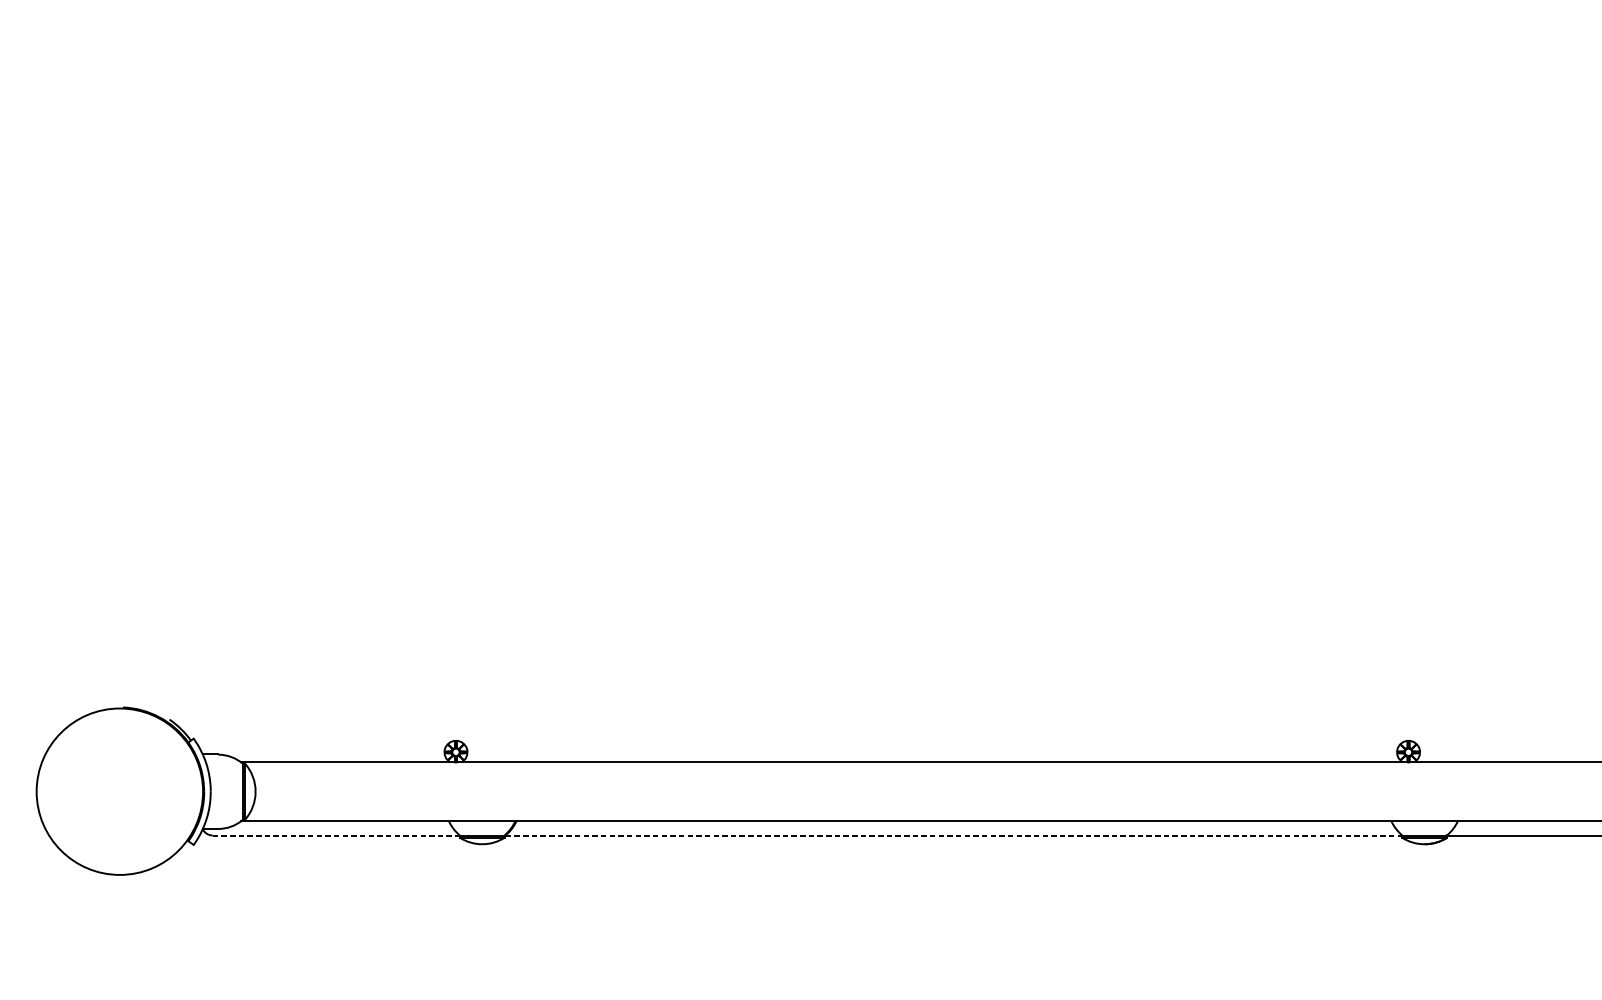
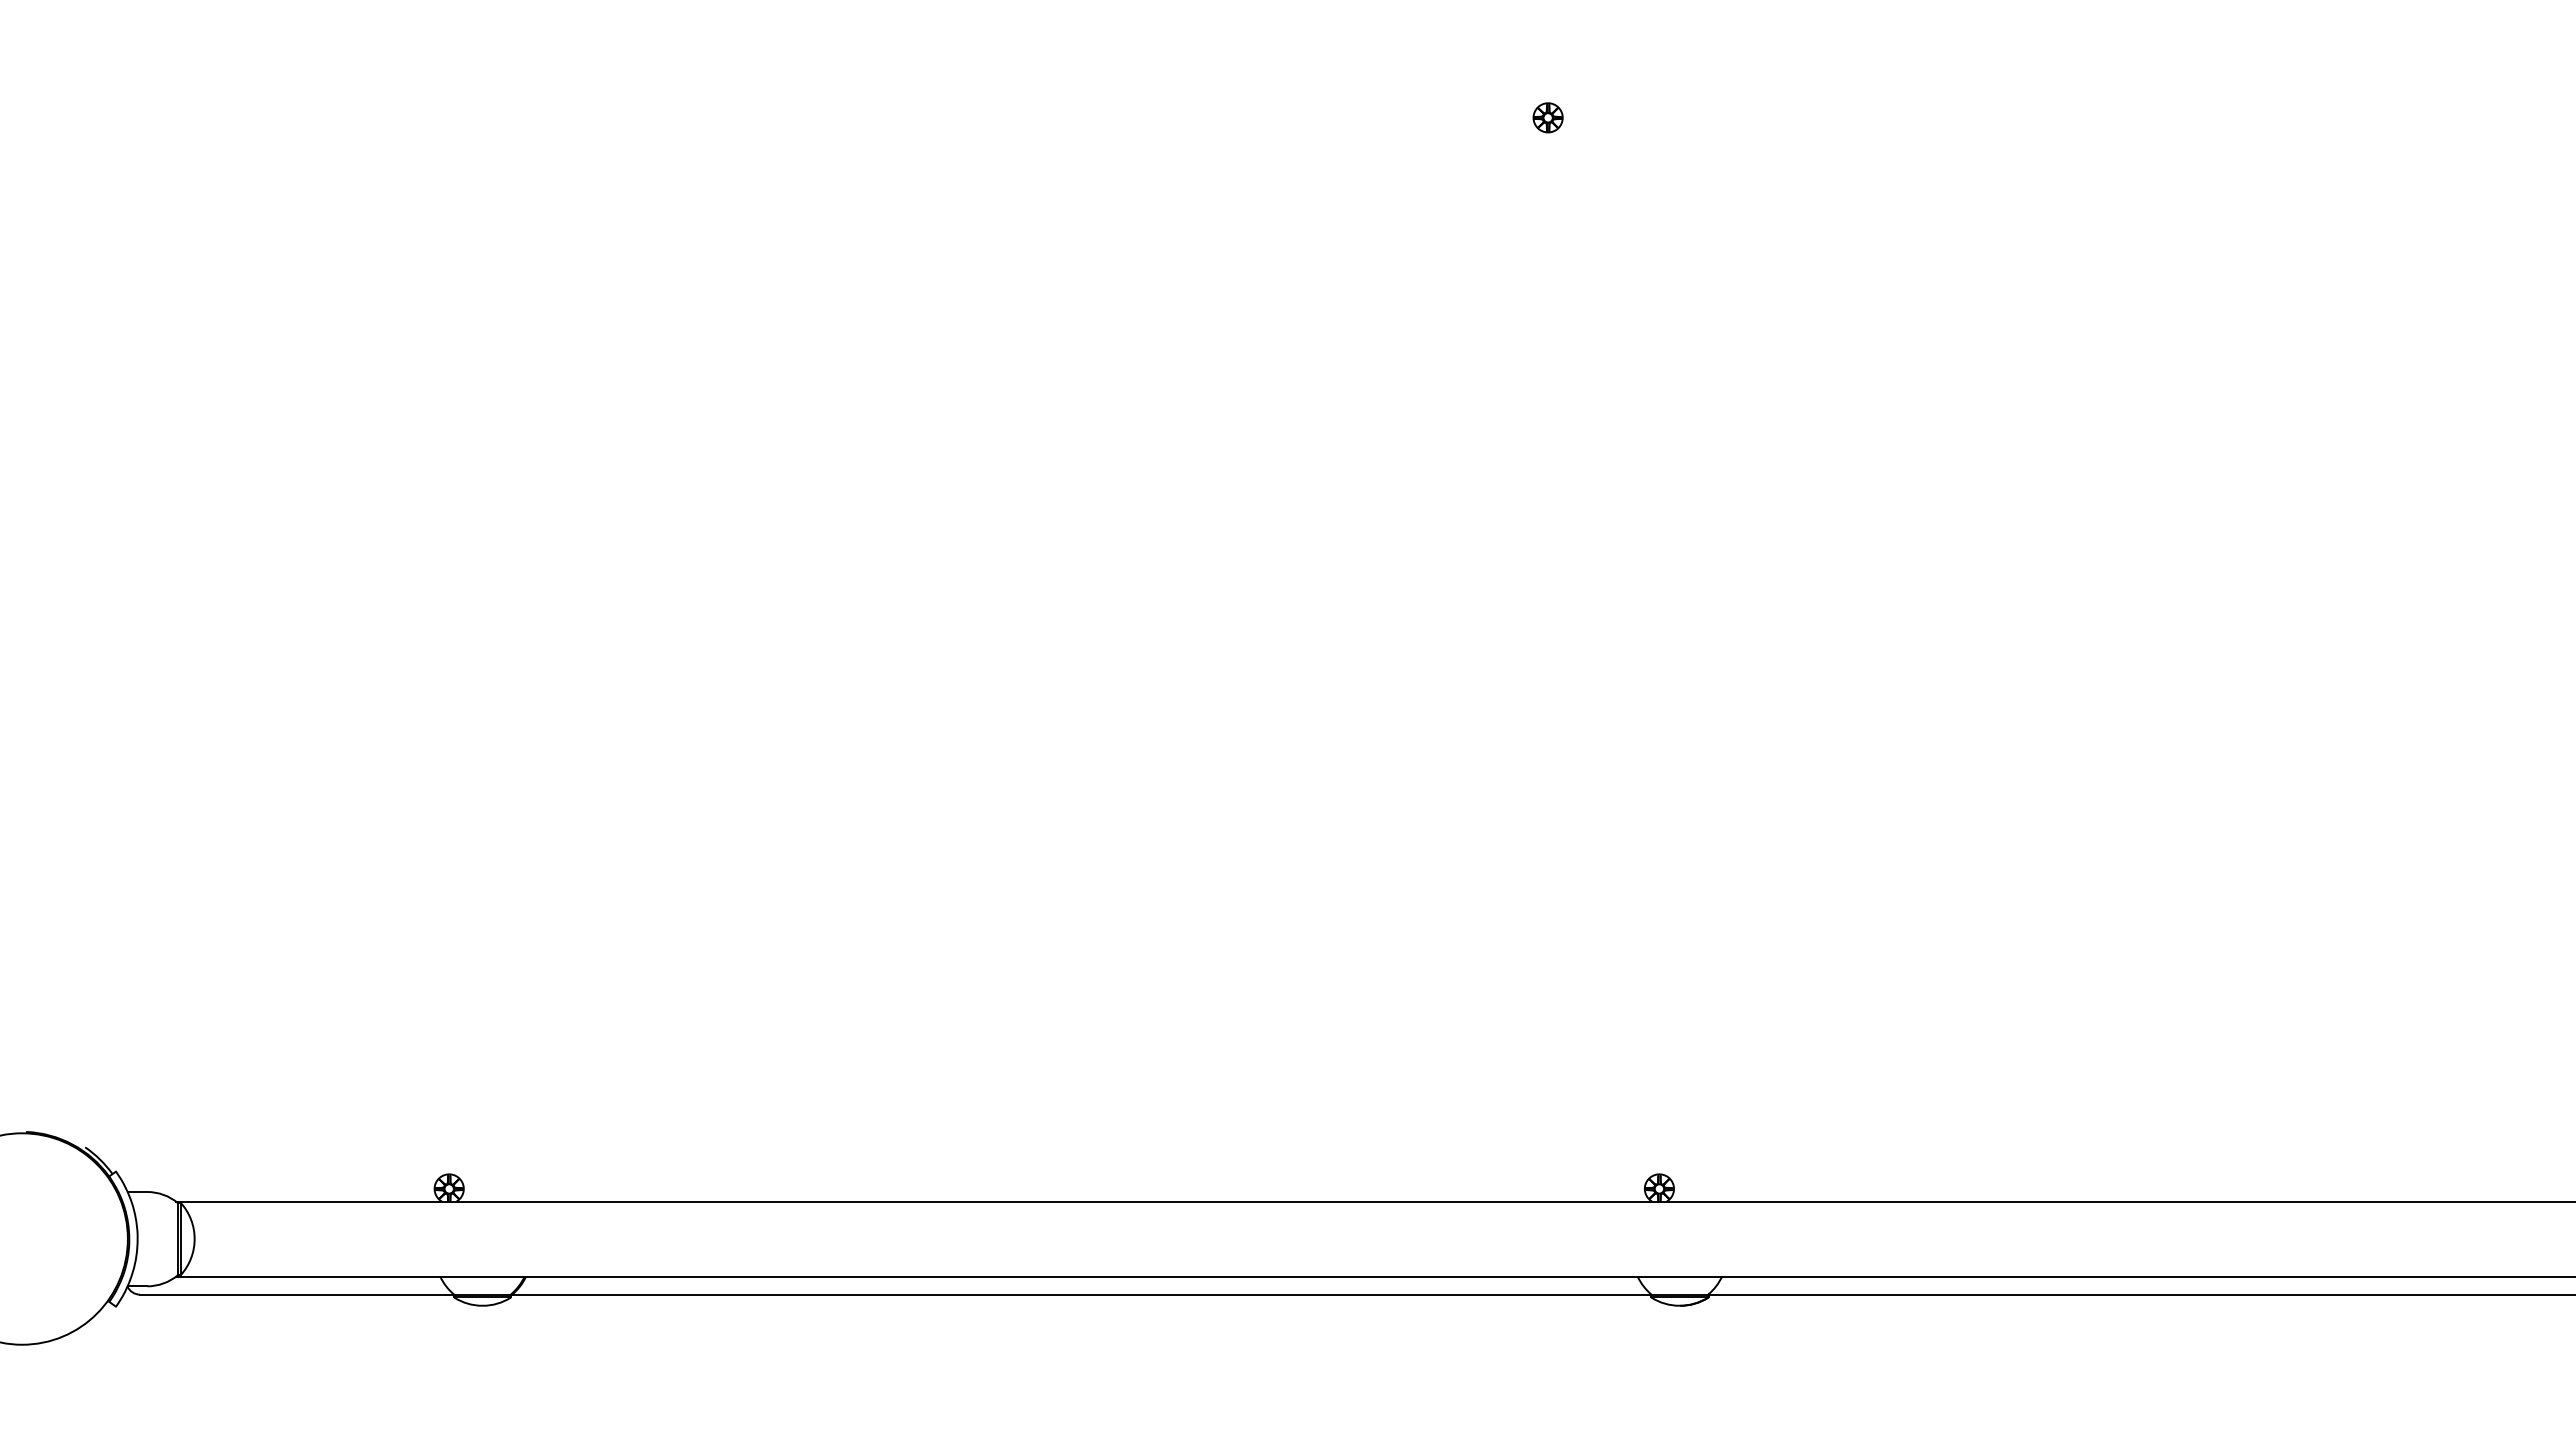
line: (336, 835) -> (297, 1294), dashed -> solid
line: (954, 835) -> (1082, 1294), dashed -> solid

